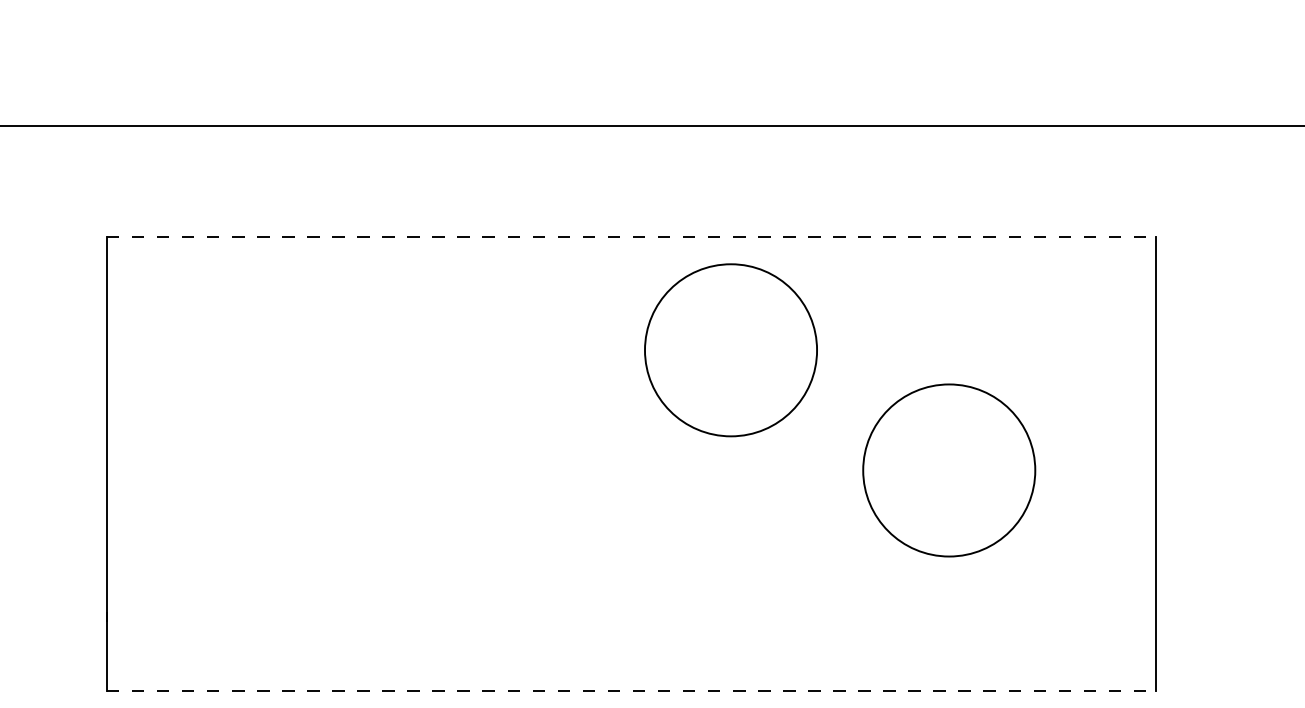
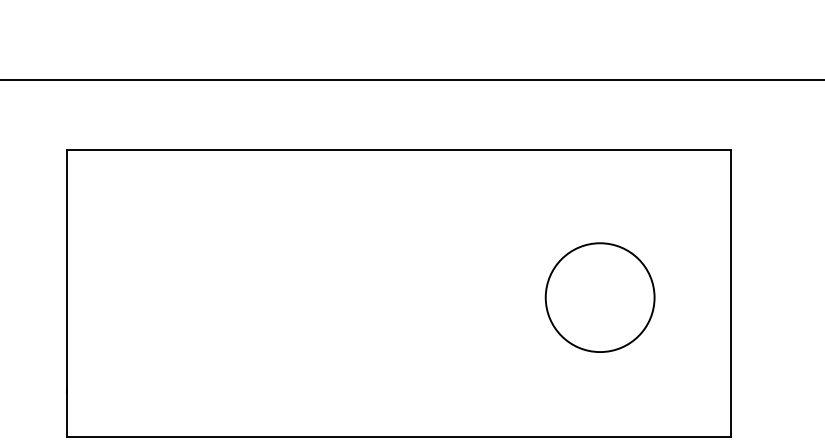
line: (631, 237) -> (399, 150), dashed -> solid
circle: (729, 350) -> (461, 221), removed
line: (631, 691) -> (399, 437), dashed -> solid

